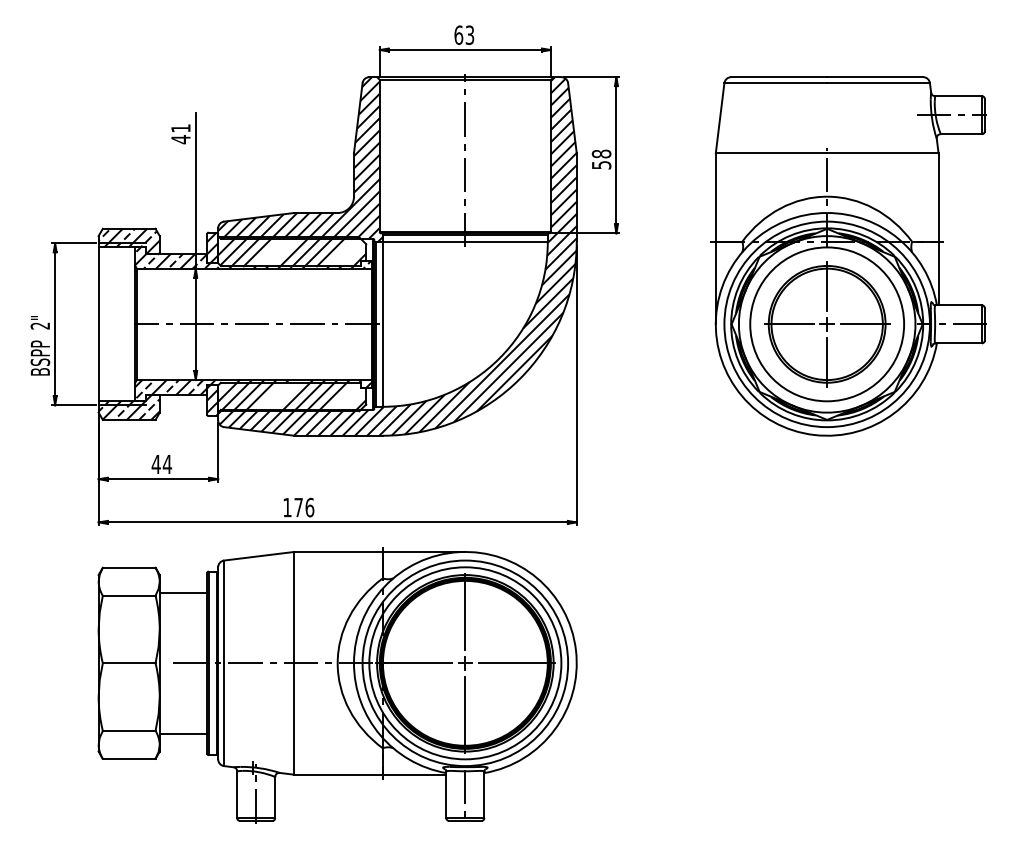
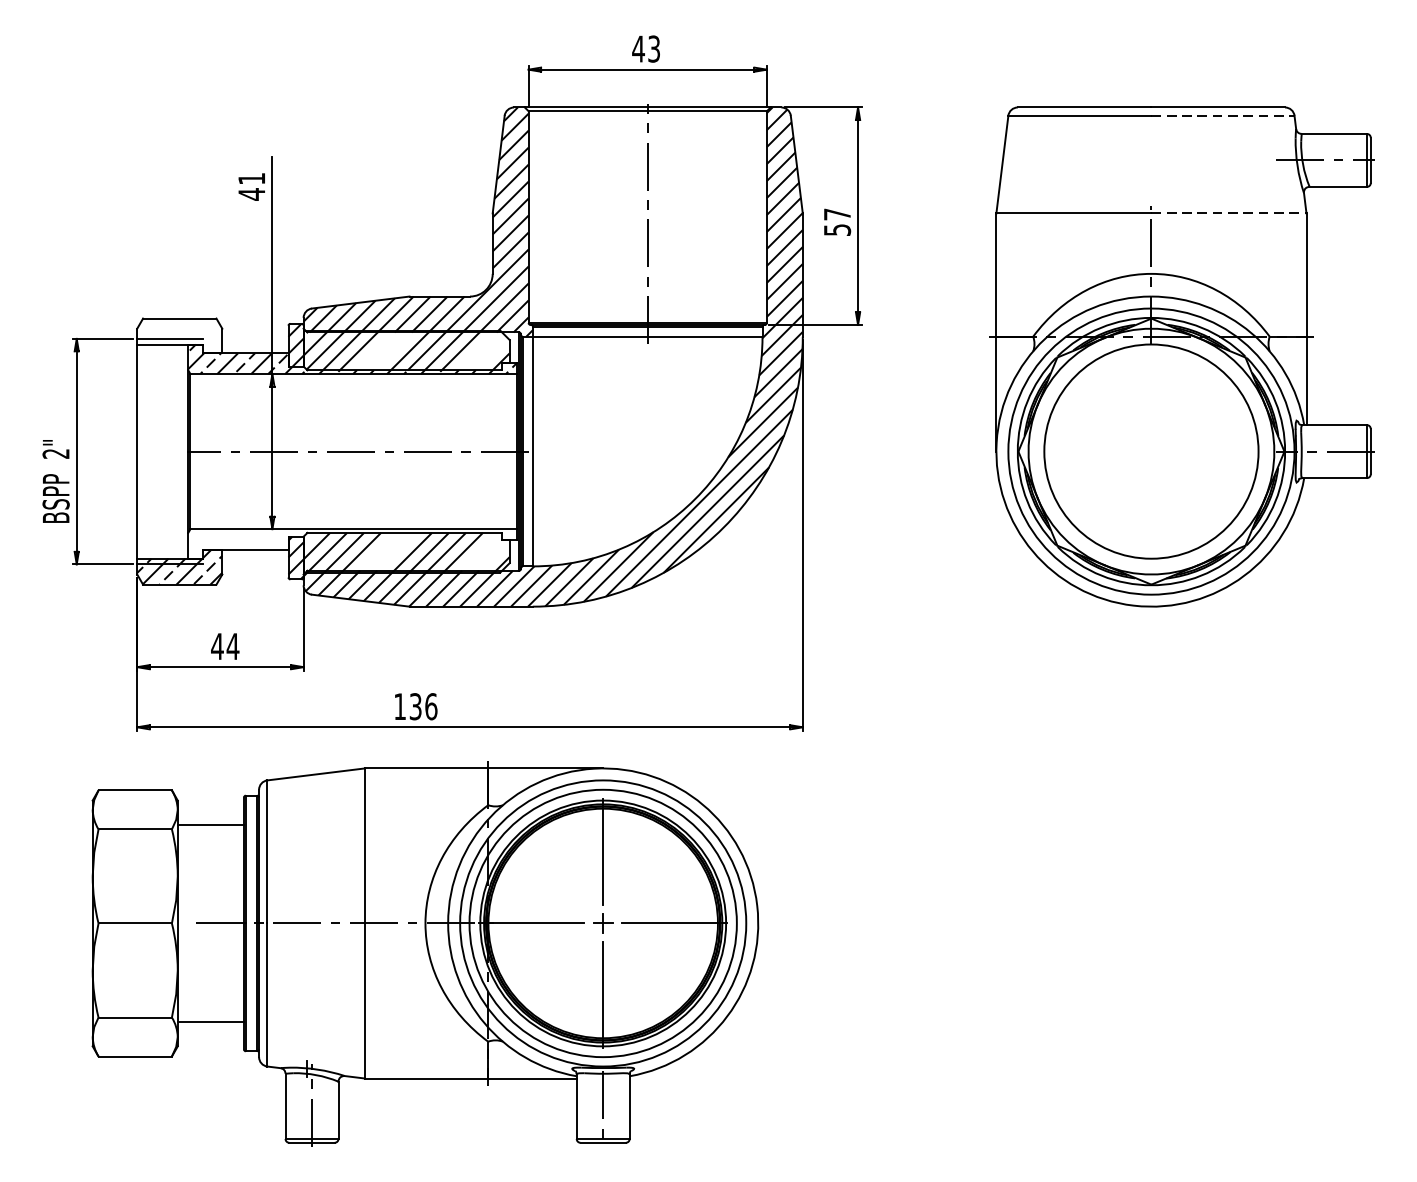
text: (458, 34) -> (638, 48), 63 -> 43
line: (879, 83) -> (1224, 116), solid -> dashed
text: (601, 153) -> (837, 213), 58 -> 57
line: (882, 153) -> (1228, 213), solid -> dashed
hatch: (128, 240) -> (178, 334), removed
part: (827, 324) -> (1151, 451), removed
hatch: (253, 390) -> (352, 543), removed
text: (298, 507) -> (415, 706), 176 -> 136
part: (337, 685) -> (425, 954), moved

